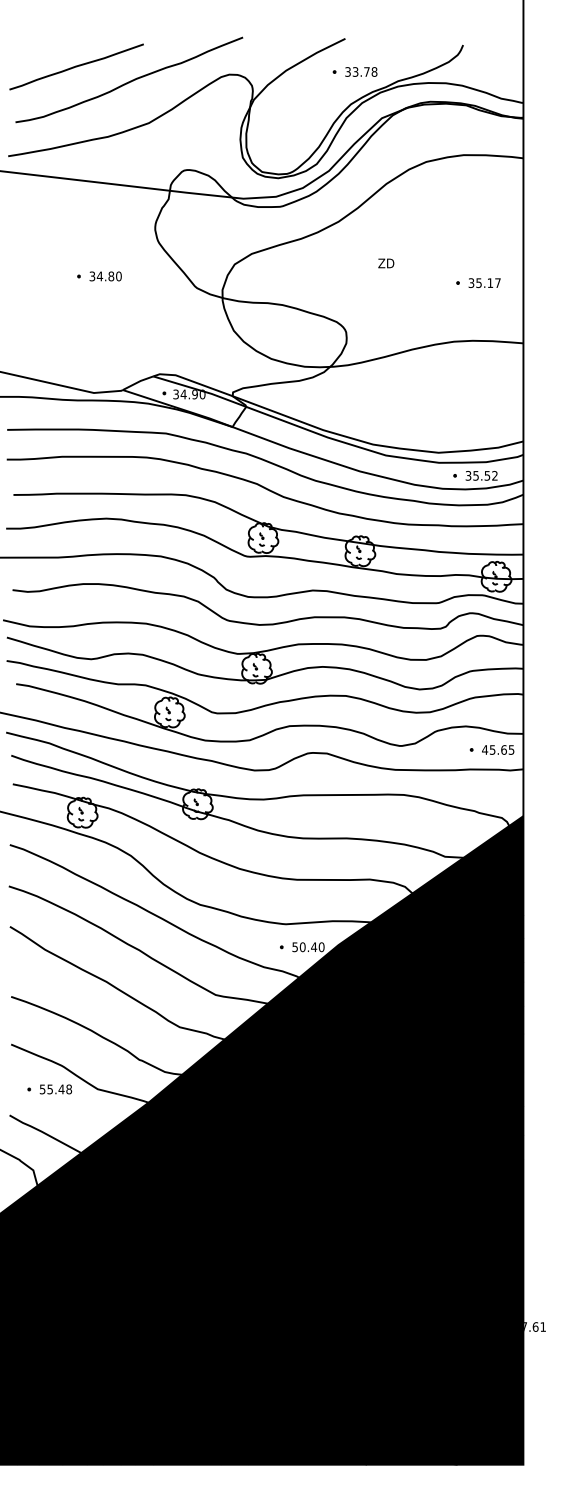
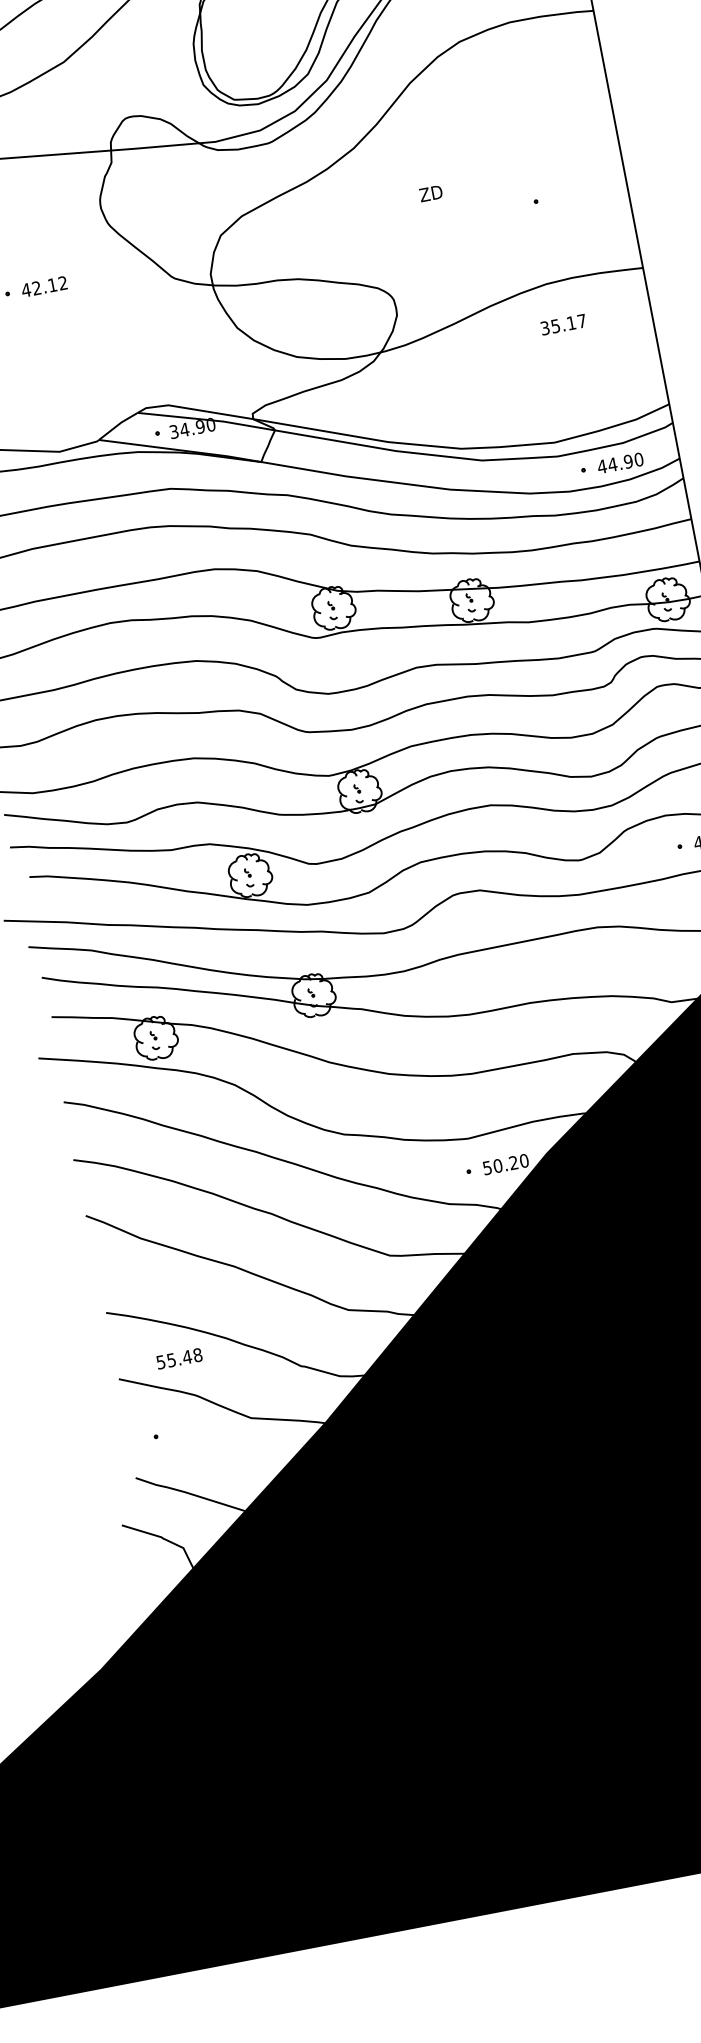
text: (105, 276) -> (44, 286), 34.80 -> 42.12
text: (484, 283) -> (563, 325), moved
text: (481, 475) -> (620, 462), 35.52 -> 44.90
text: (314, 946) -> (514, 1161), 50.40 -> 50.20
text: (55, 1089) -> (178, 1358), moved

